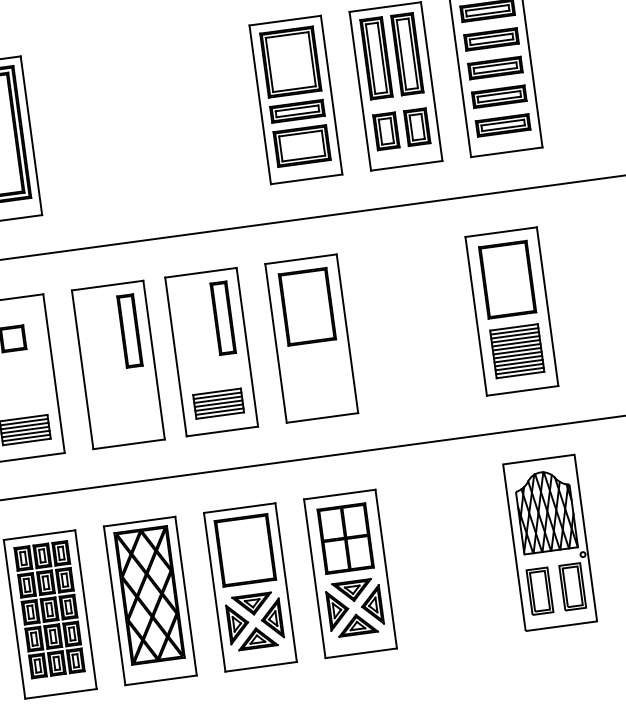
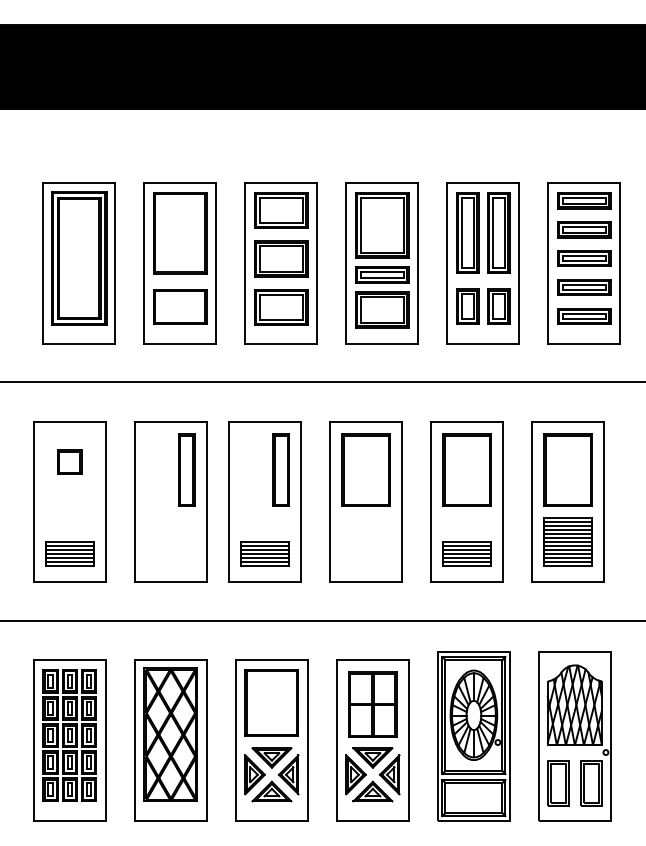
part: (195, 113) -> (280, 263), added
part: (94, 127) -> (179, 263), added
part: (411, 324) -> (466, 501), added
part: (449, 556) -> (473, 736), added

